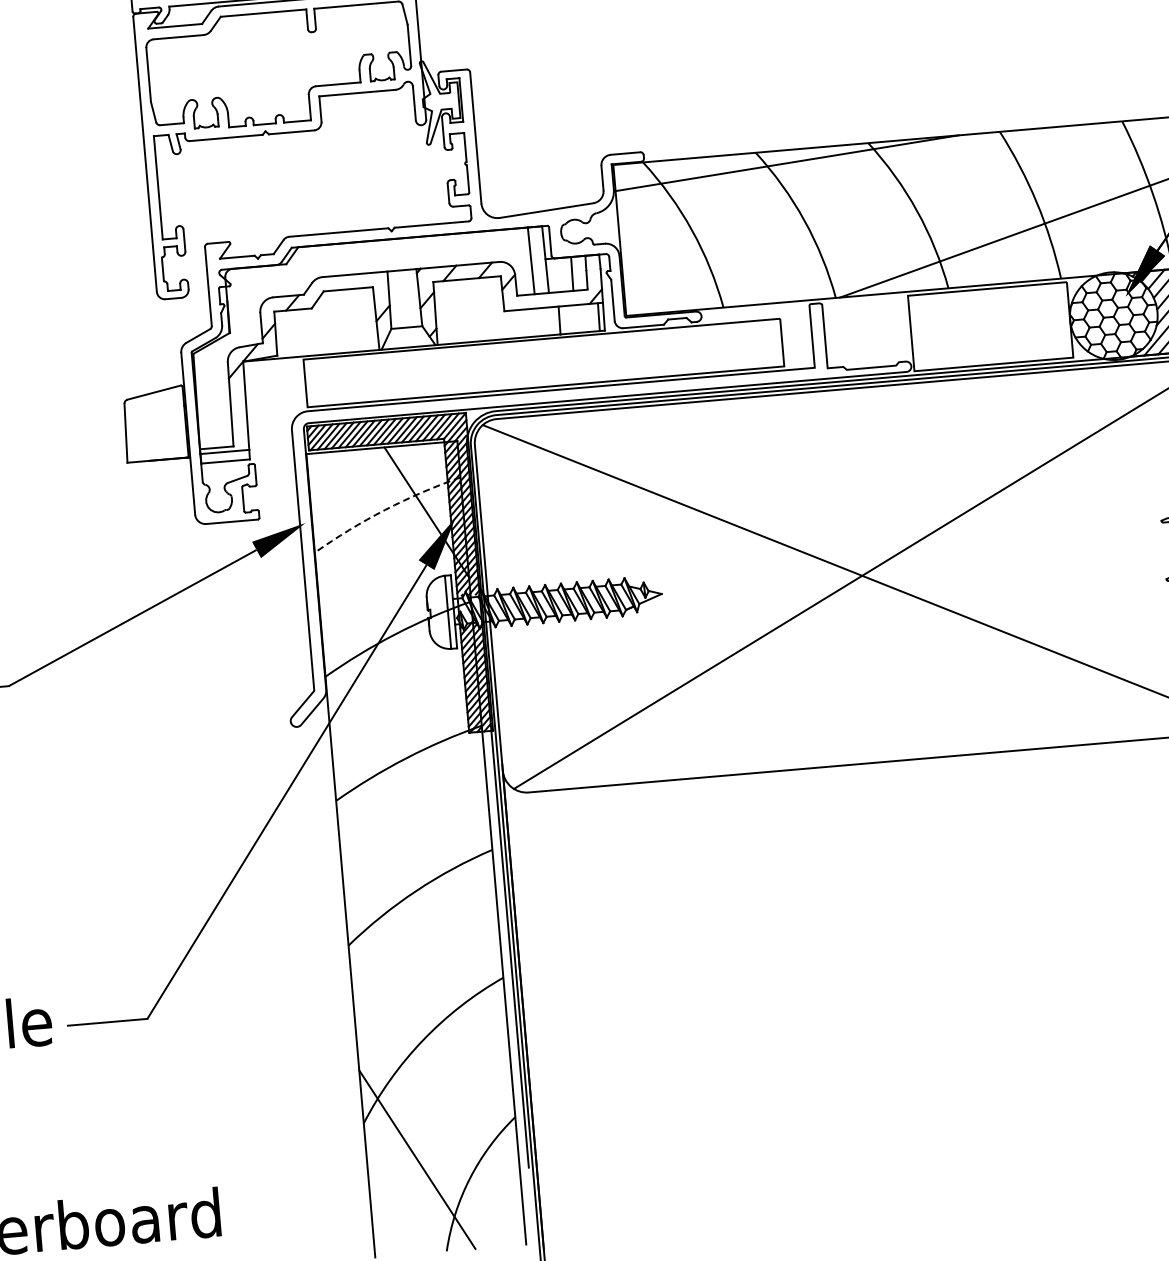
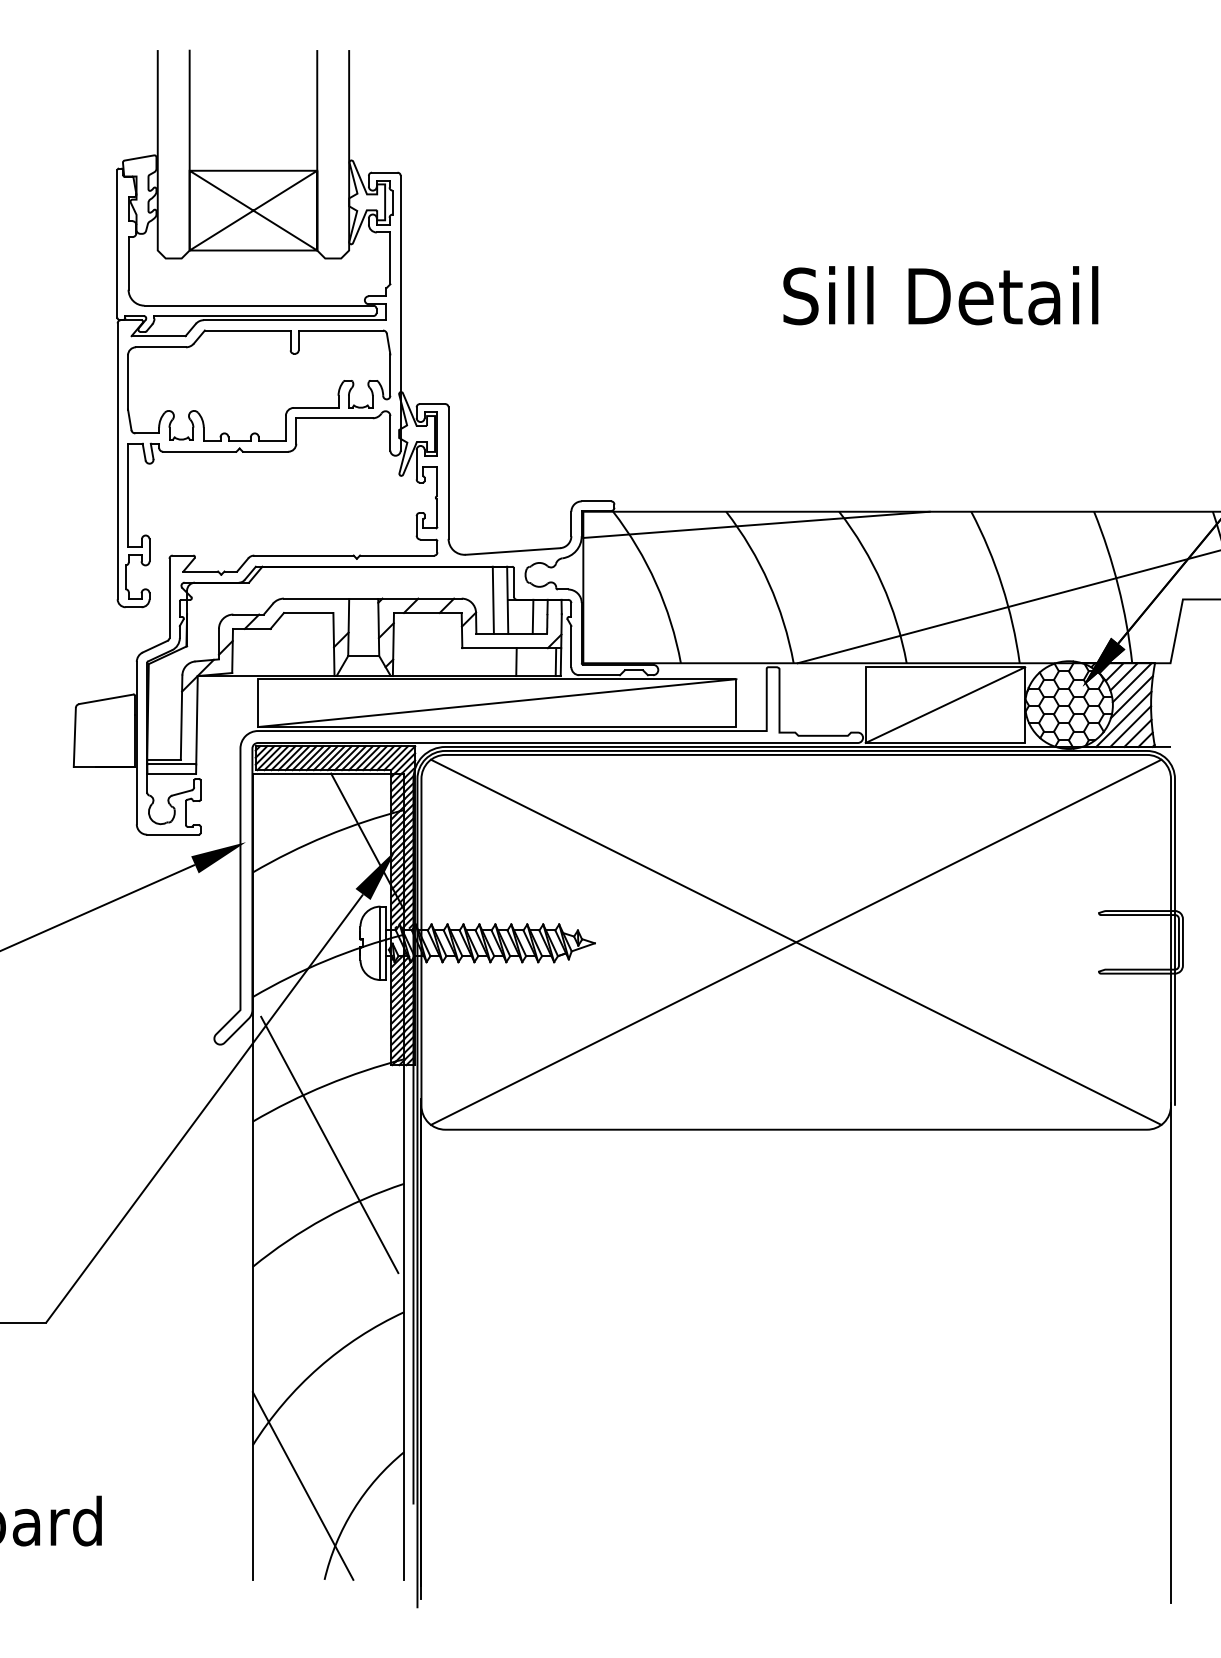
line: (990, 326) -> (945, 704), added
line: (544, 363) -> (497, 703), added
arc: (385, 510) -> (326, 836), dashed -> solid
line: (414, 817) -> (329, 1144), added

